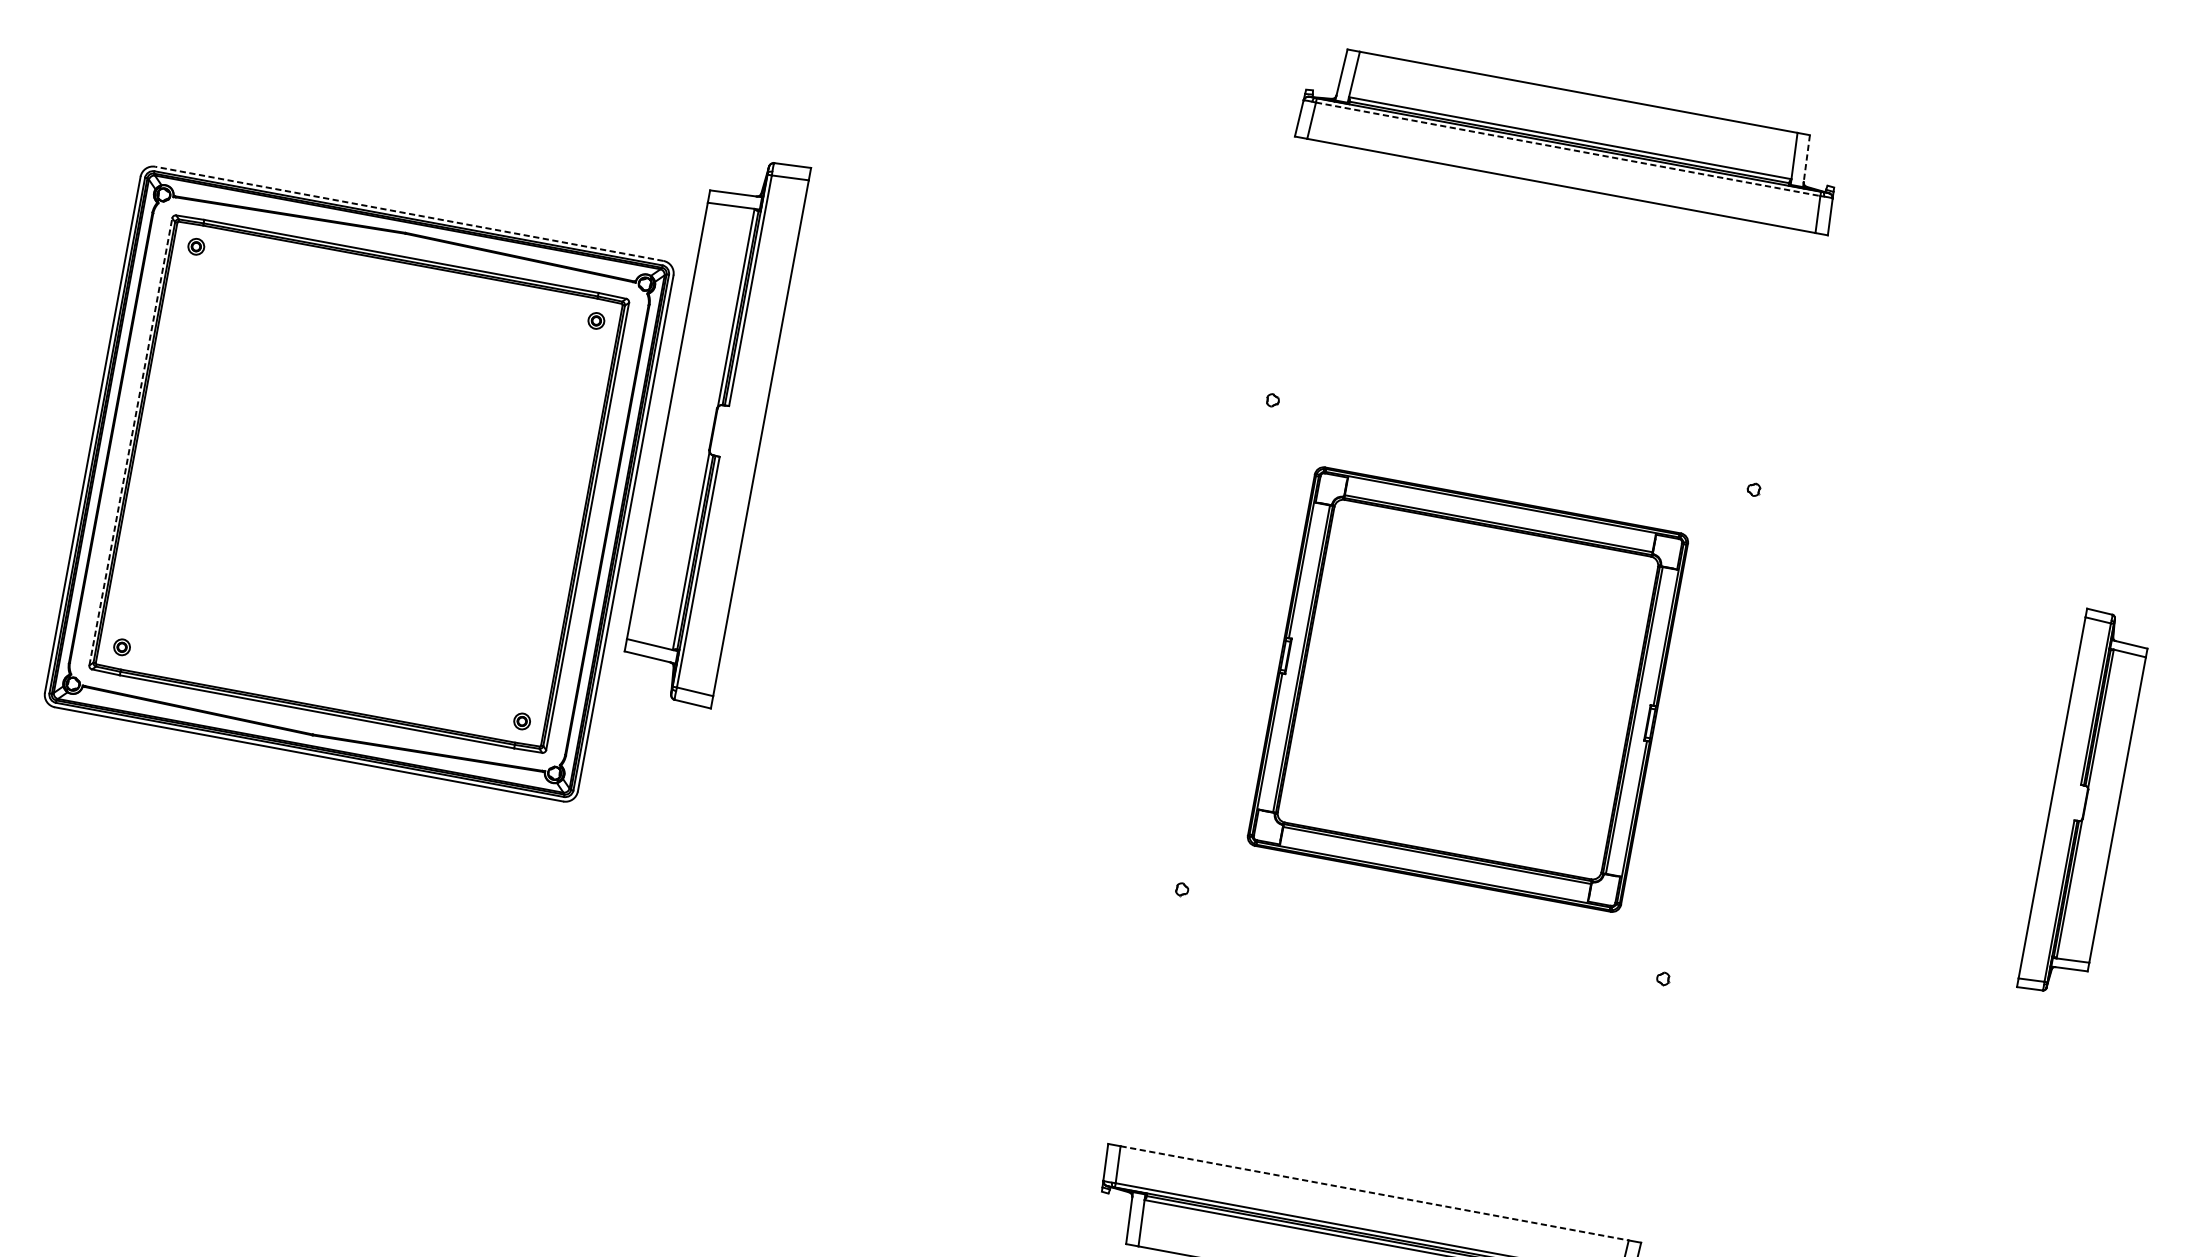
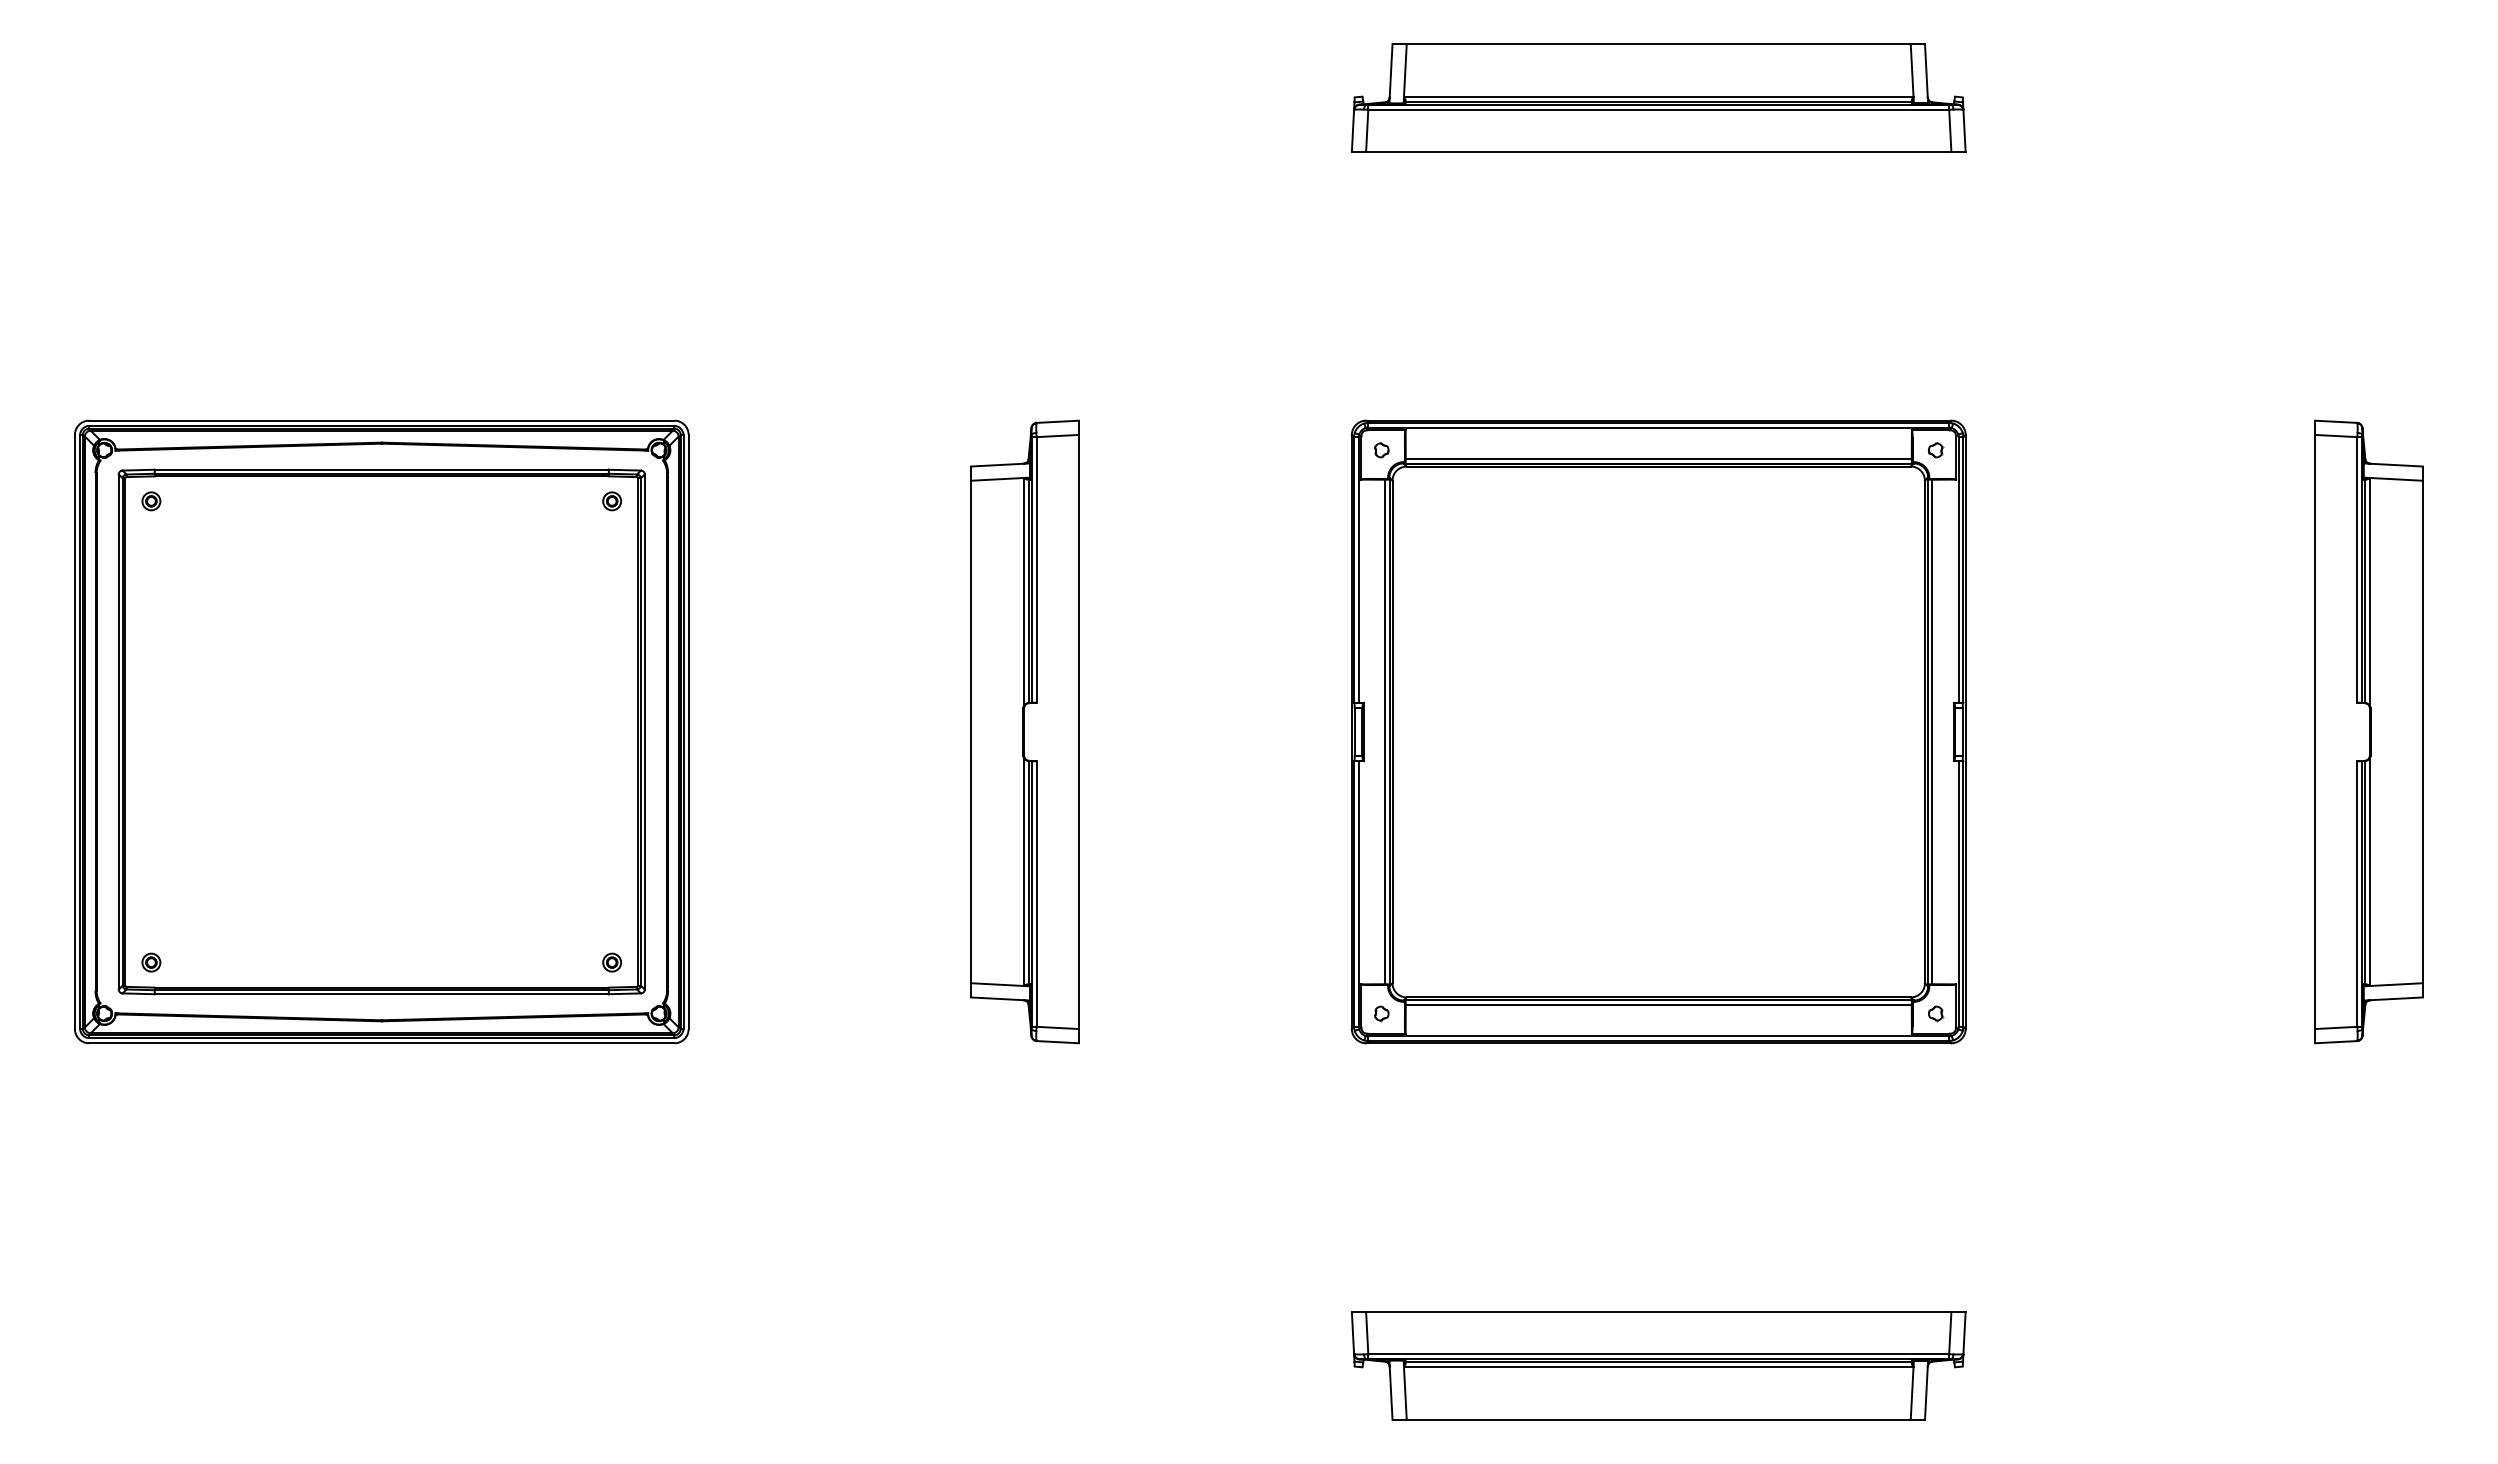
line: (1568, 149) -> (1659, 109), dashed -> solid
line: (1806, 158) -> (1926, 70), dashed -> solid
line: (409, 213) -> (381, 420), dashed -> solid
part: (714, 429) -> (1024, 731), moved
line: (130, 441) -> (118, 731), dashed -> solid
part: (1467, 689) -> (1658, 731), size x1.43
part: (2084, 803) -> (2368, 731), size x1.43
line: (1374, 1193) -> (1658, 1312), dashed -> solid

